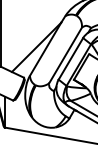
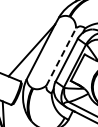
line: (65, 55) -> (61, 57), solid -> dashed

